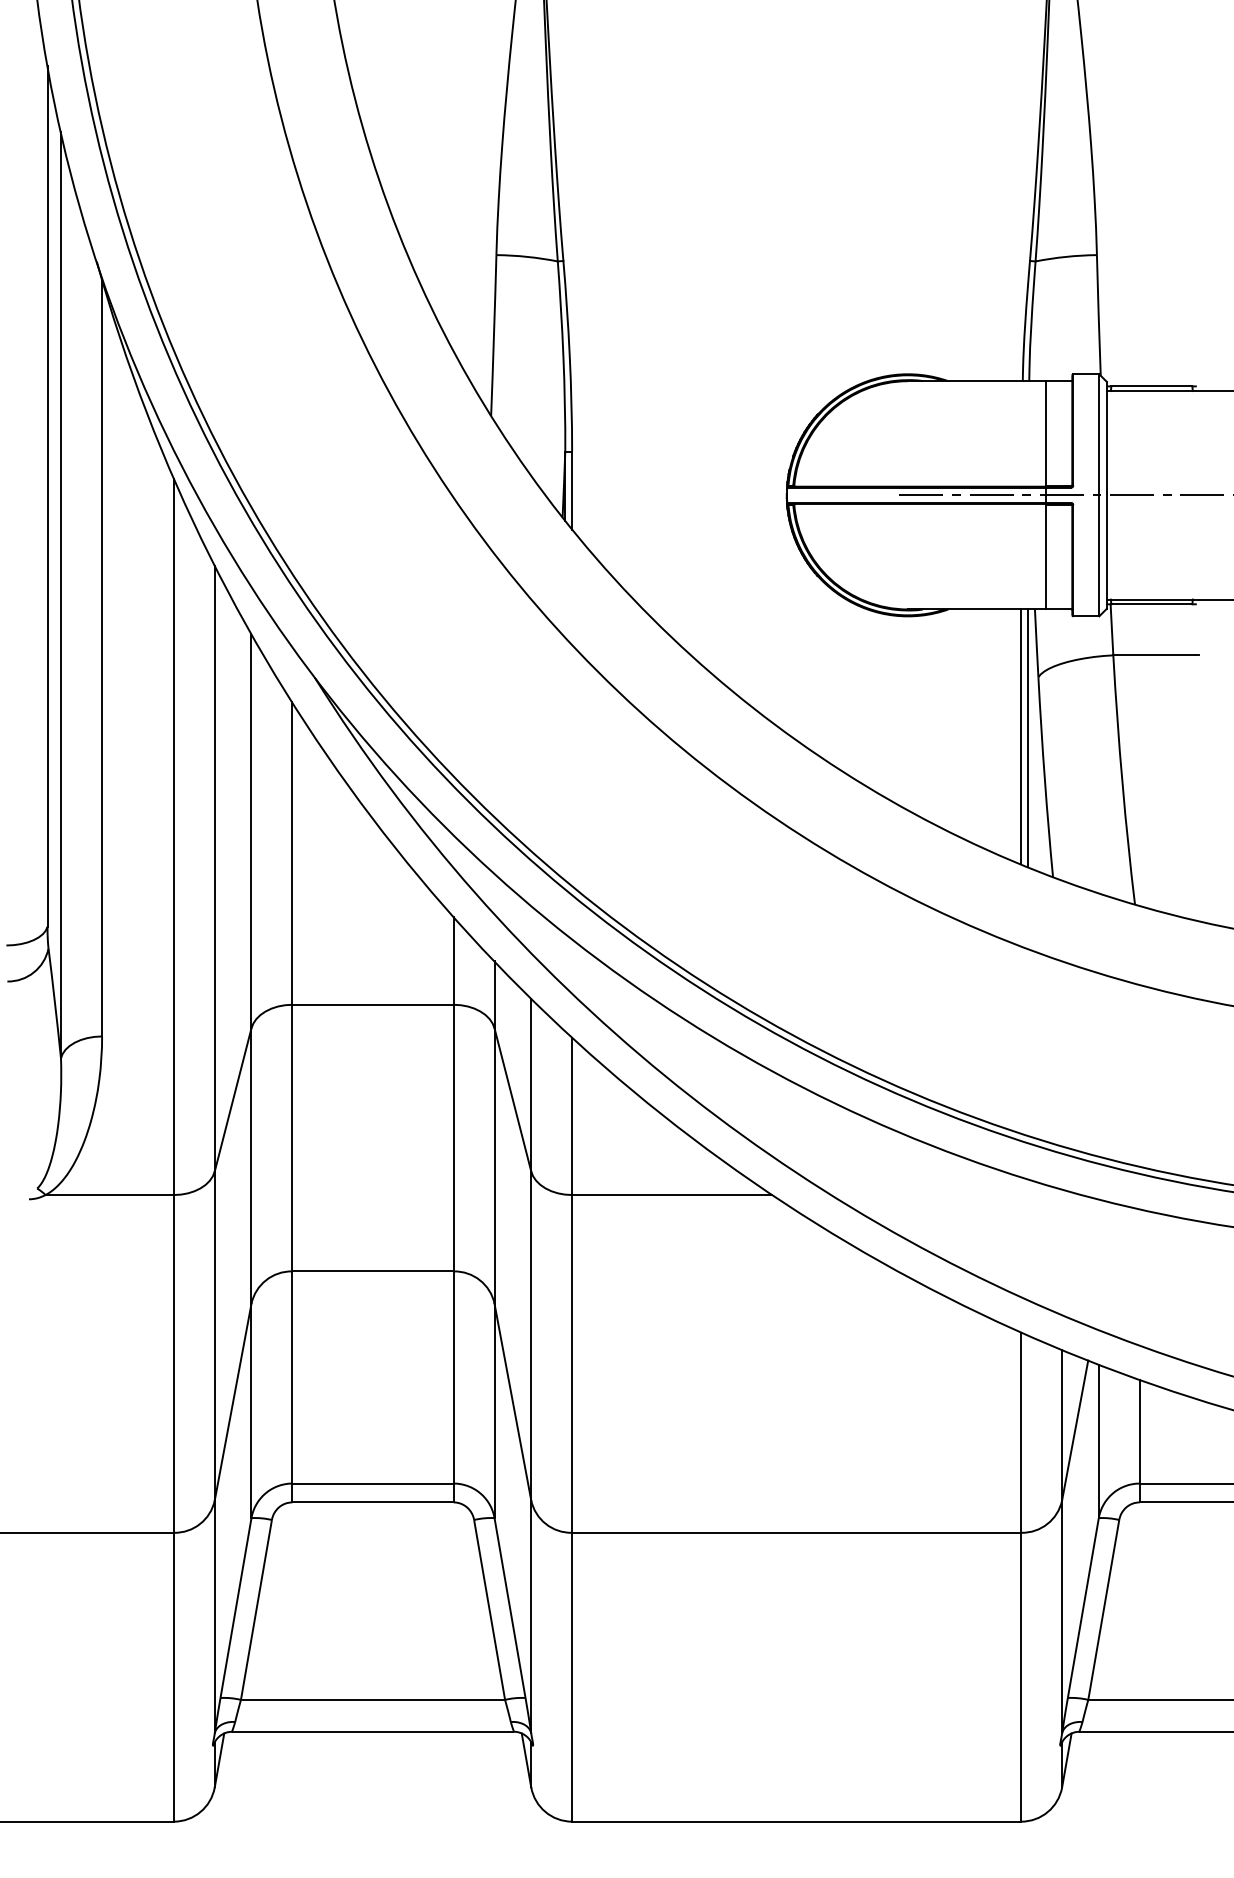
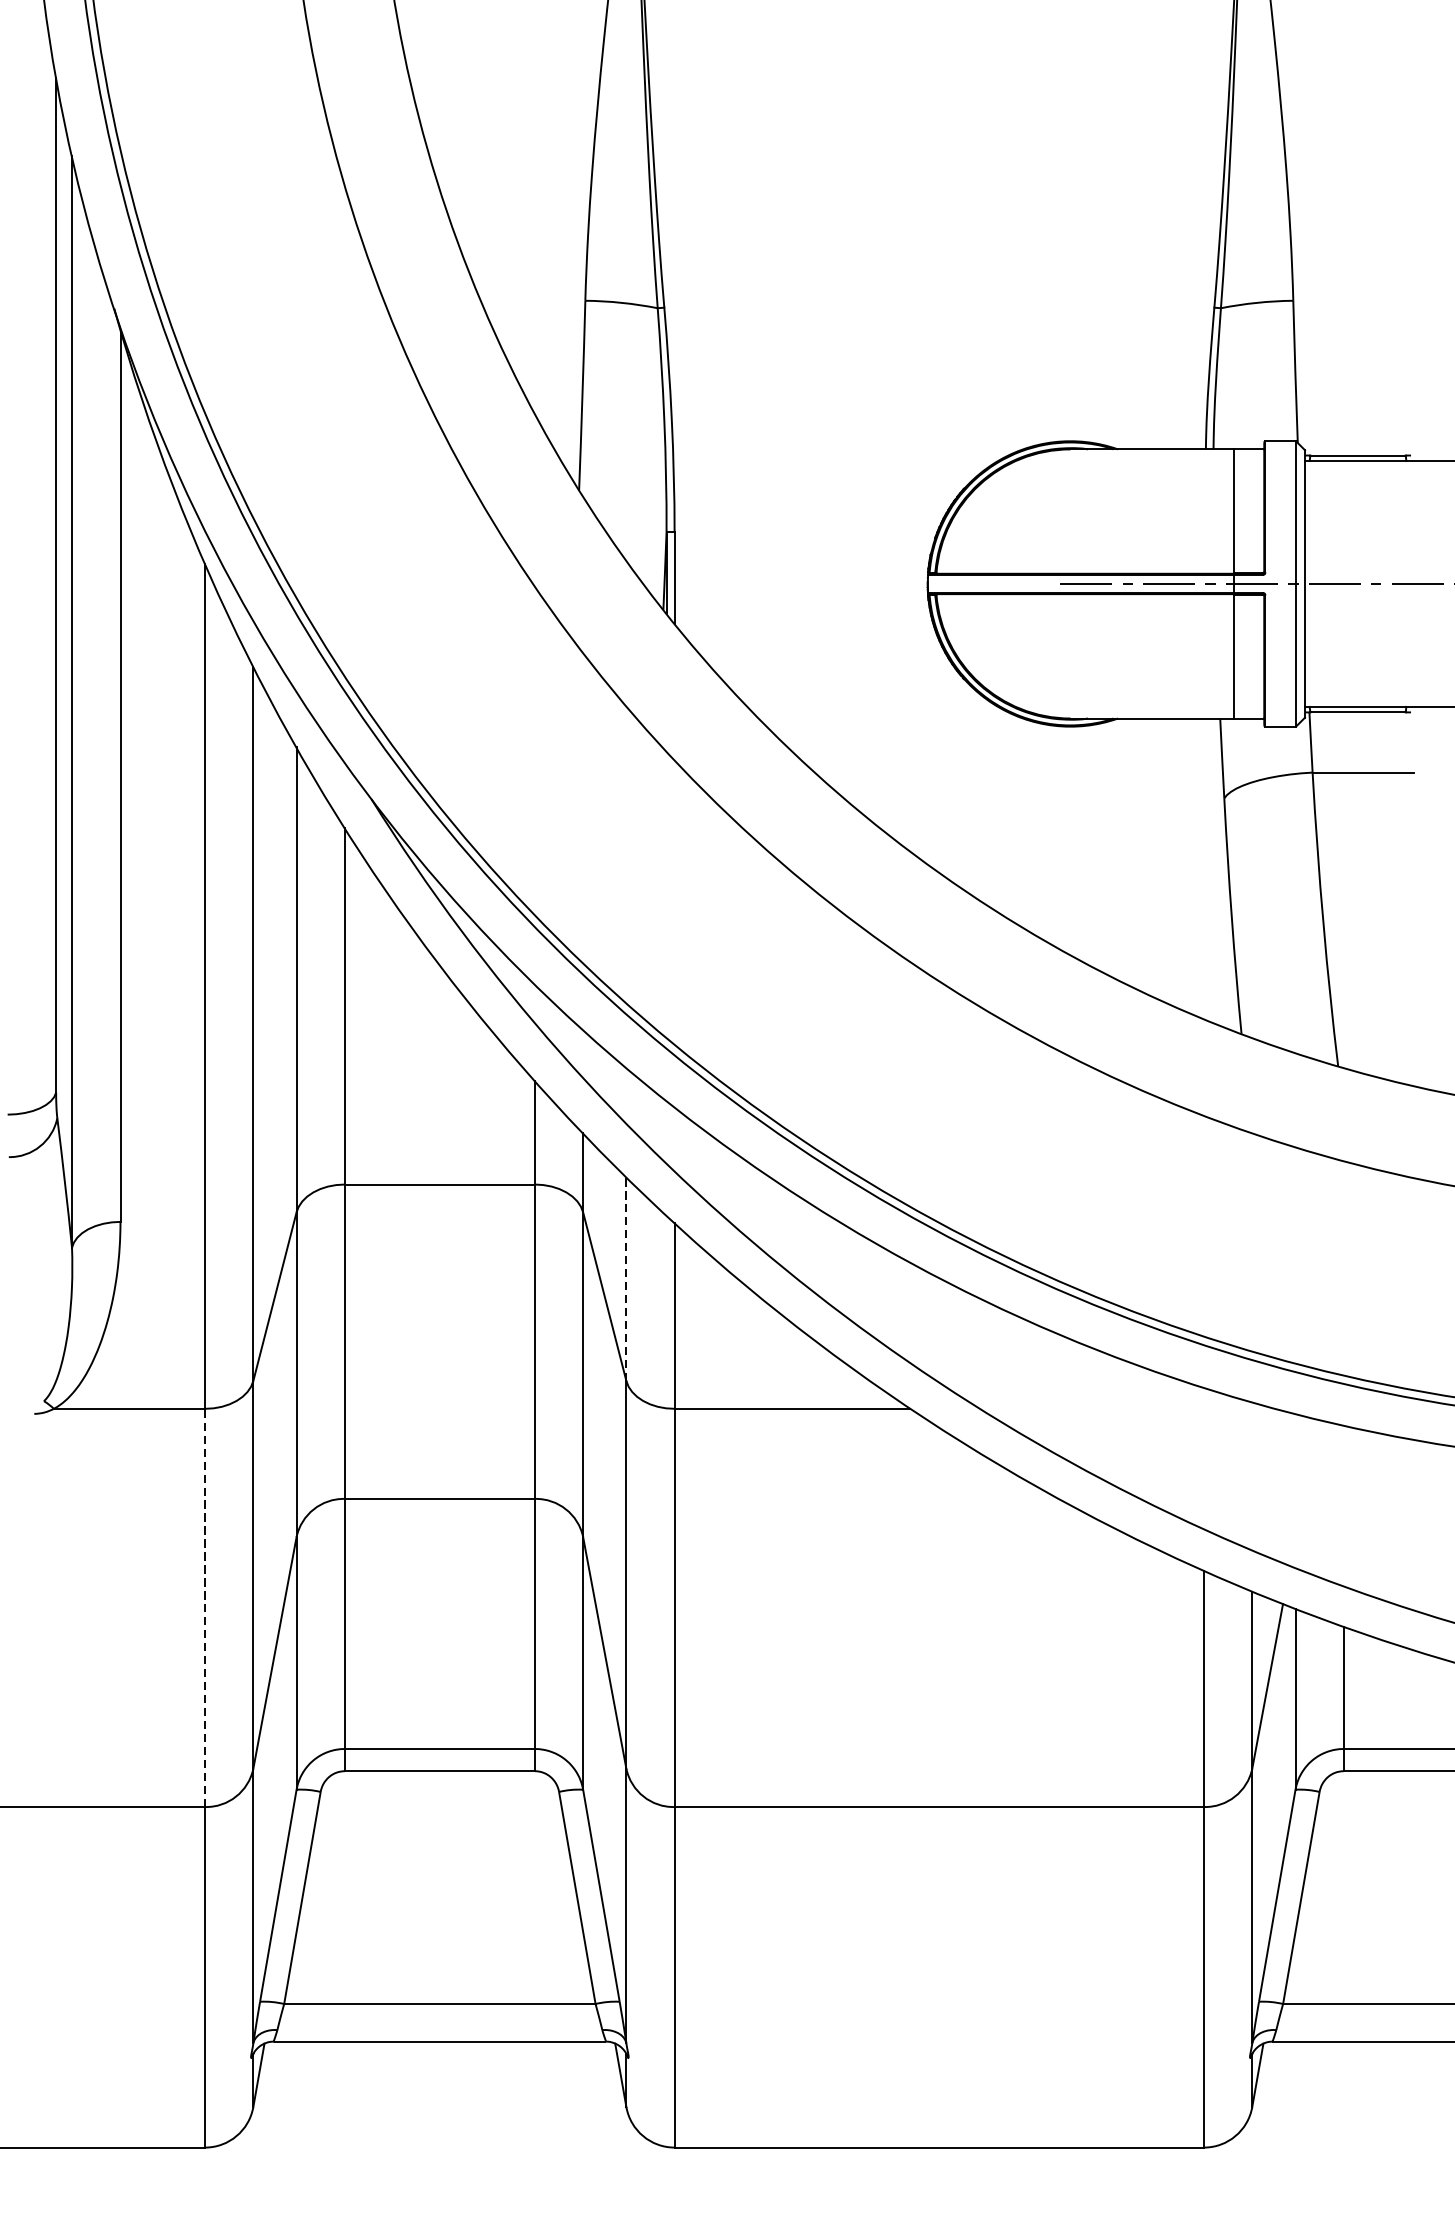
line: (1021, 736) -> (1204, 868), removed
line: (1028, 738) -> (1212, 870), removed
line: (531, 1084) -> (626, 1278), solid -> dashed
line: (173, 1363) -> (204, 1607), solid -> dashed

